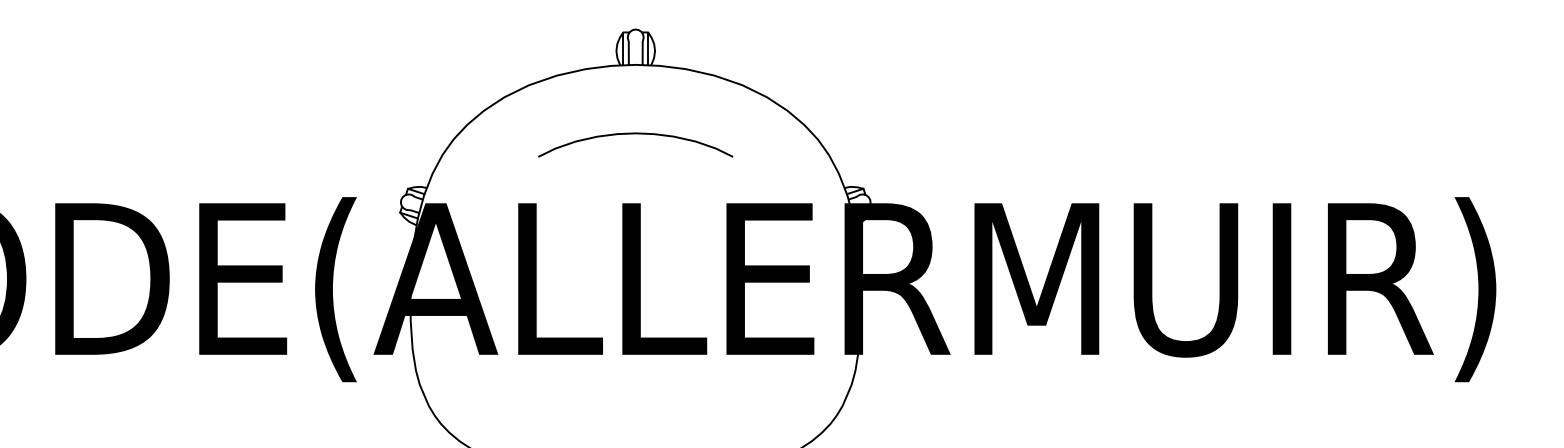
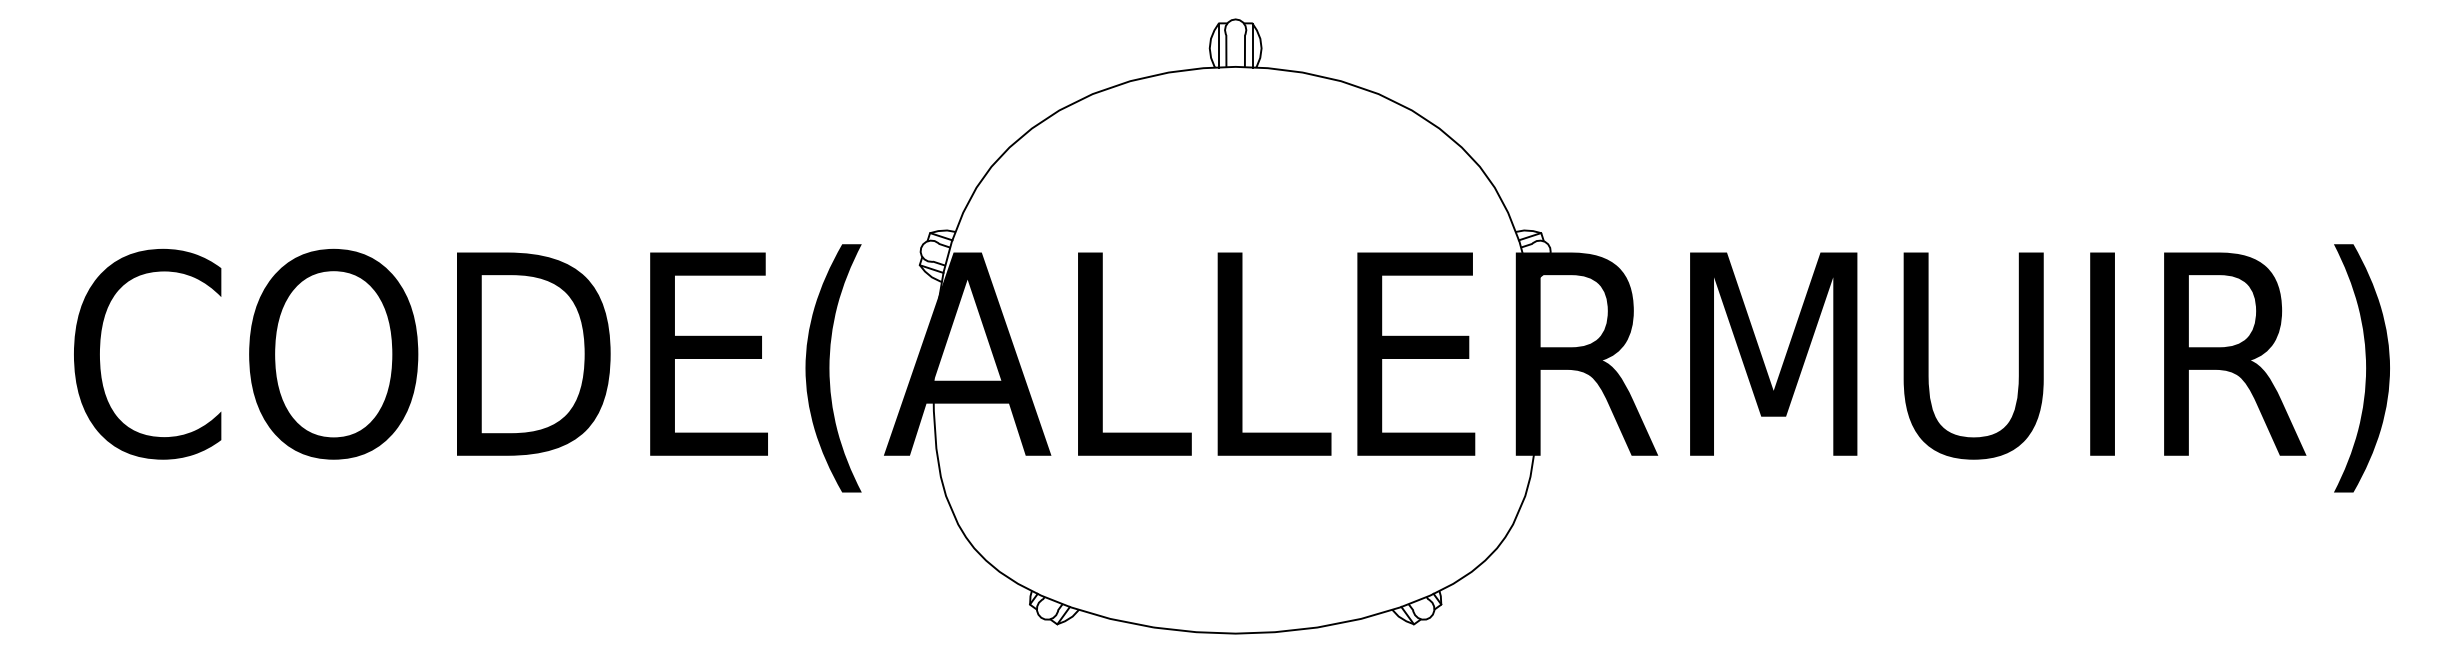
curve: (635, 133) -> (1235, 159), removed

